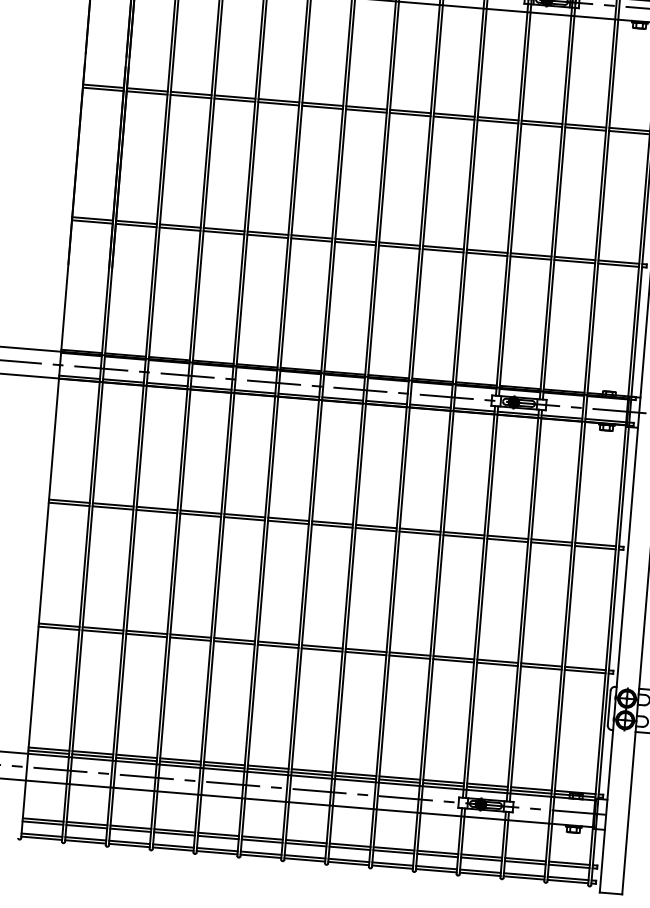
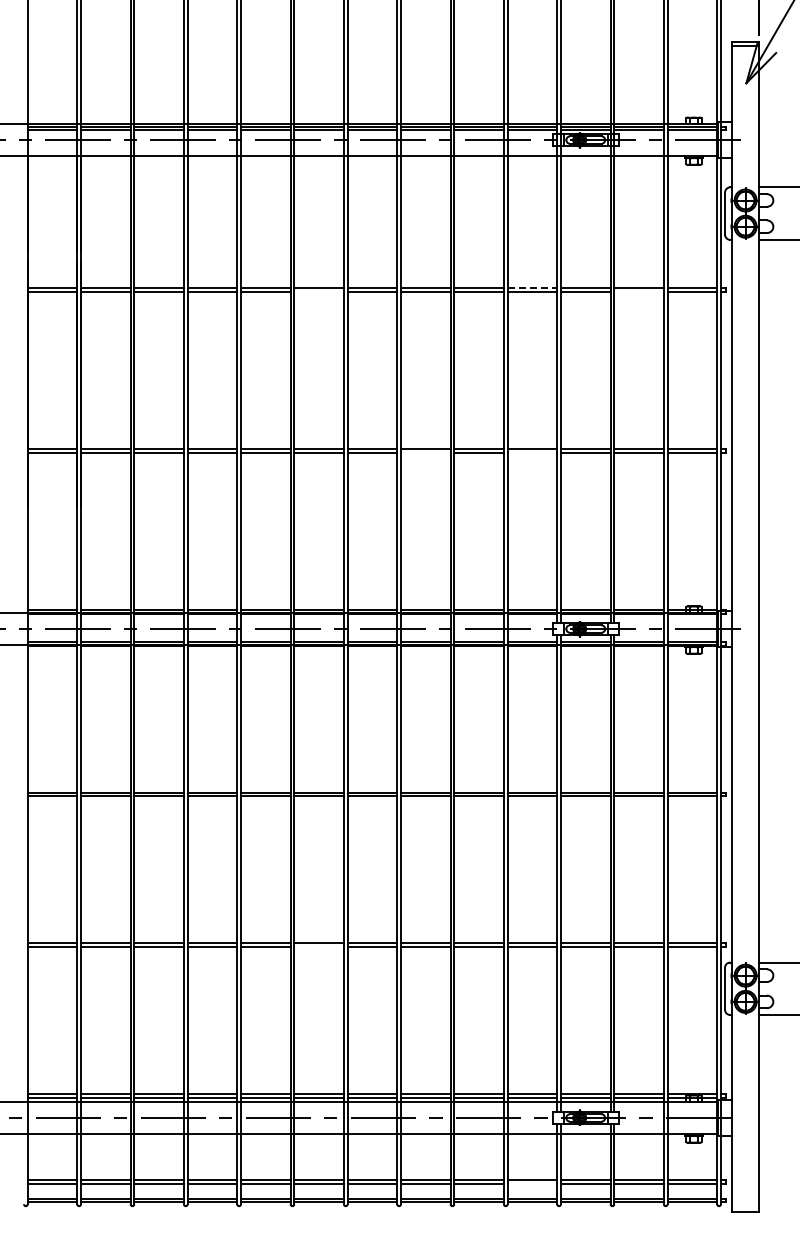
line: (322, 107) -> (318, 291), removed
line: (498, 118) -> (532, 287), solid -> dashed
line: (585, 128) -> (638, 291), removed
line: (399, 246) -> (425, 452), removed
line: (487, 254) -> (532, 452), removed
line: (277, 646) -> (318, 947), removed
line: (437, 855) -> (532, 1183), removed

